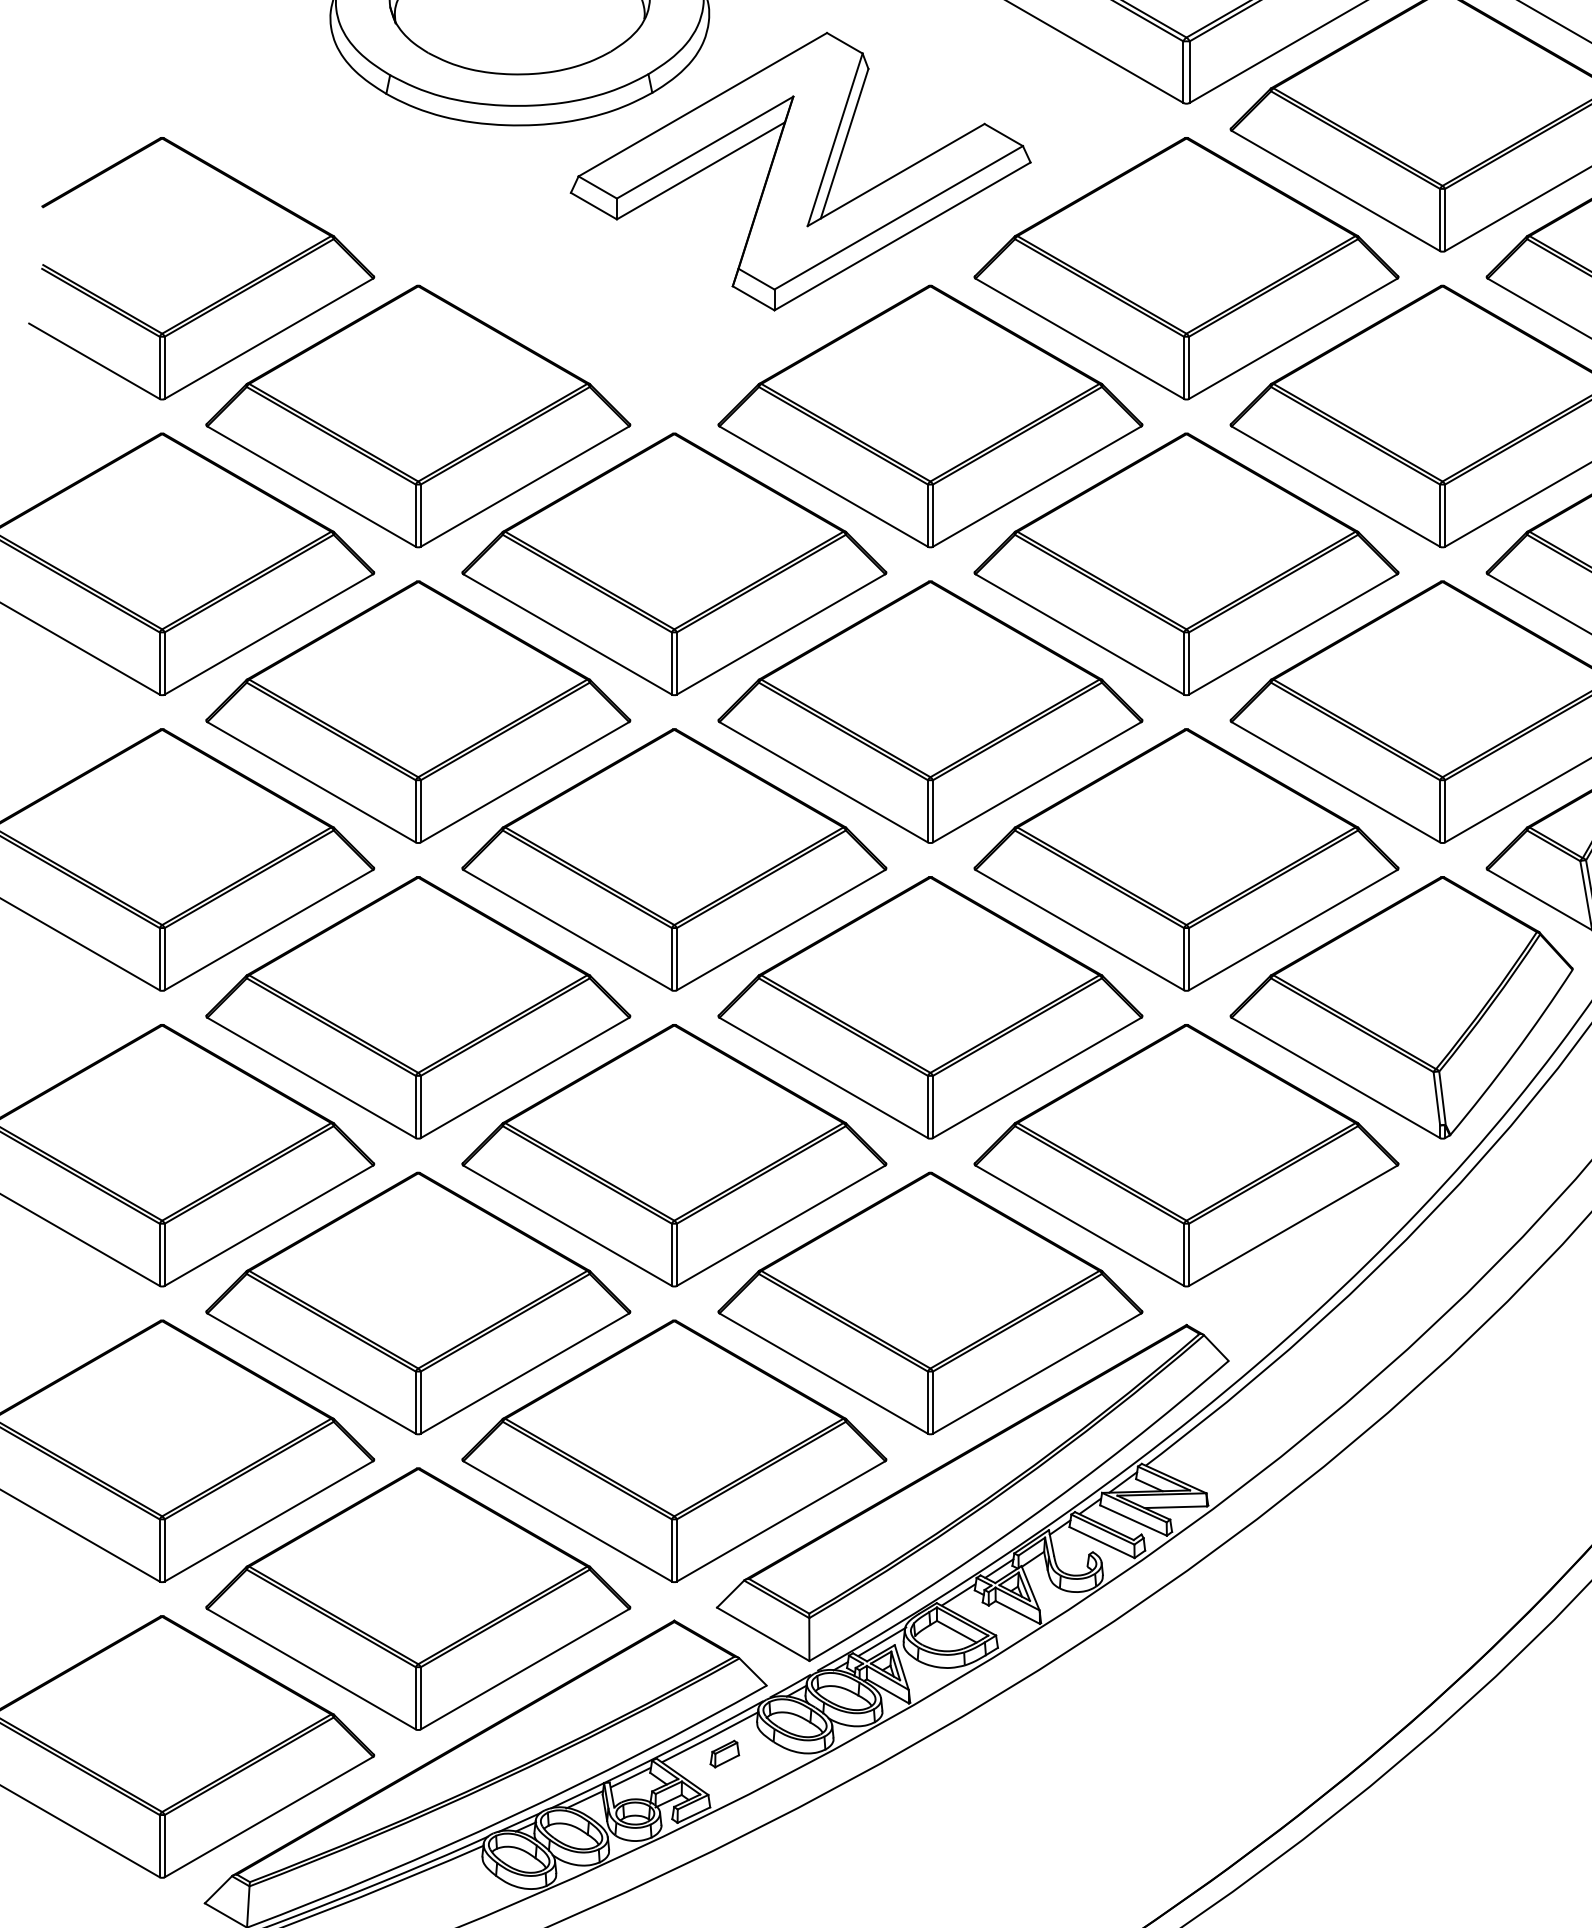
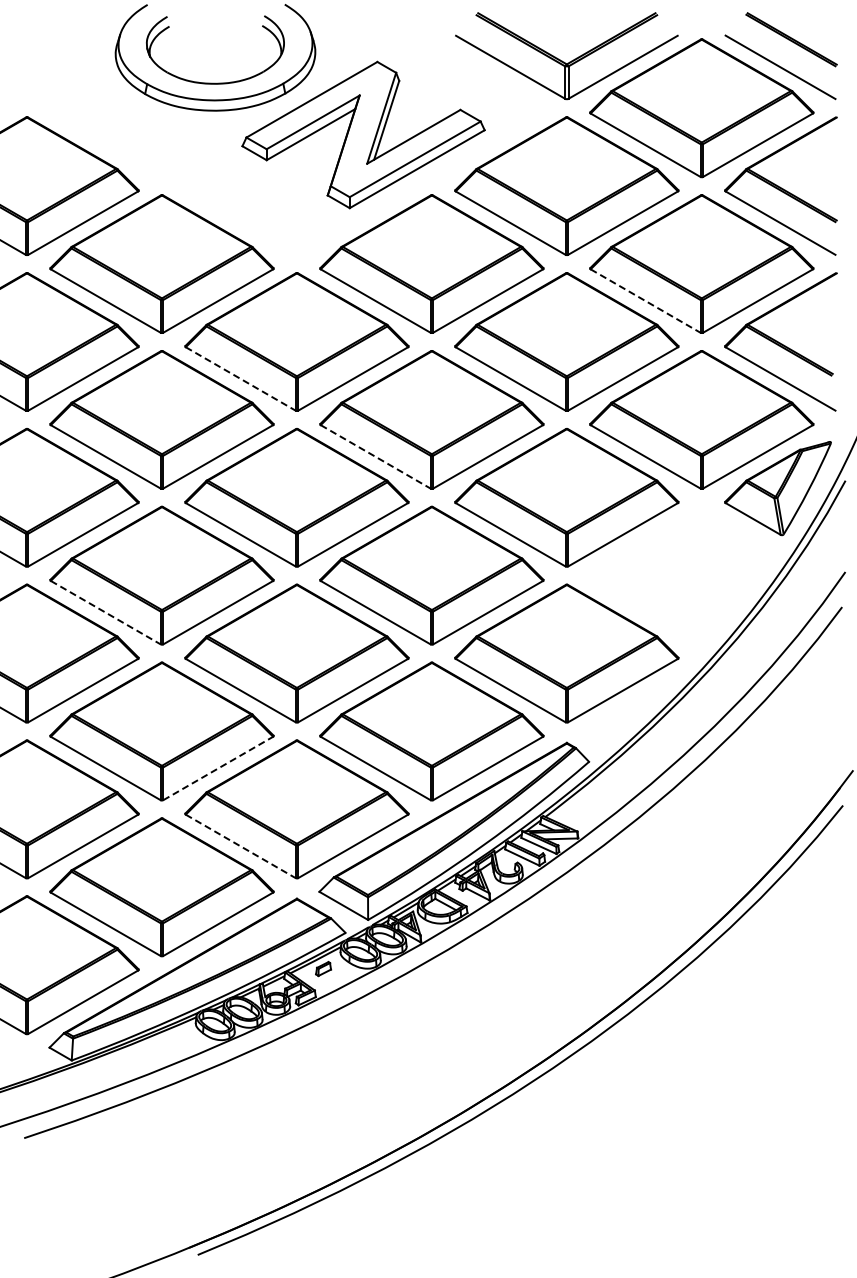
line: (1337, 487) -> (646, 301), solid -> dashed
line: (569, 635) -> (241, 379), solid -> dashed
line: (825, 783) -> (376, 457), solid -> dashed
part: (1402, 1007) -> (680, 575), removed
line: (312, 1077) -> (106, 612), solid -> dashed
line: (525, 1373) -> (218, 768), solid -> dashed
line: (569, 1521) -> (241, 846), solid -> dashed

